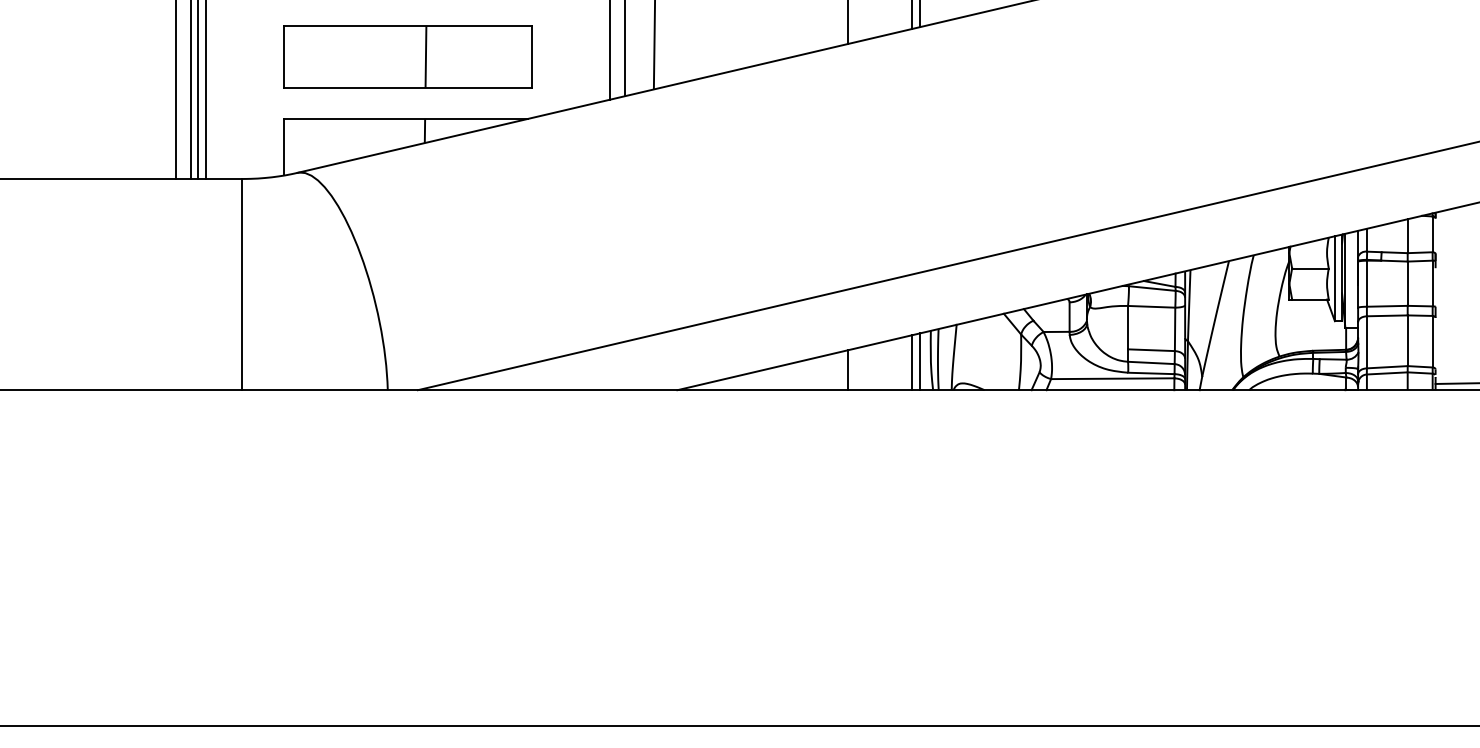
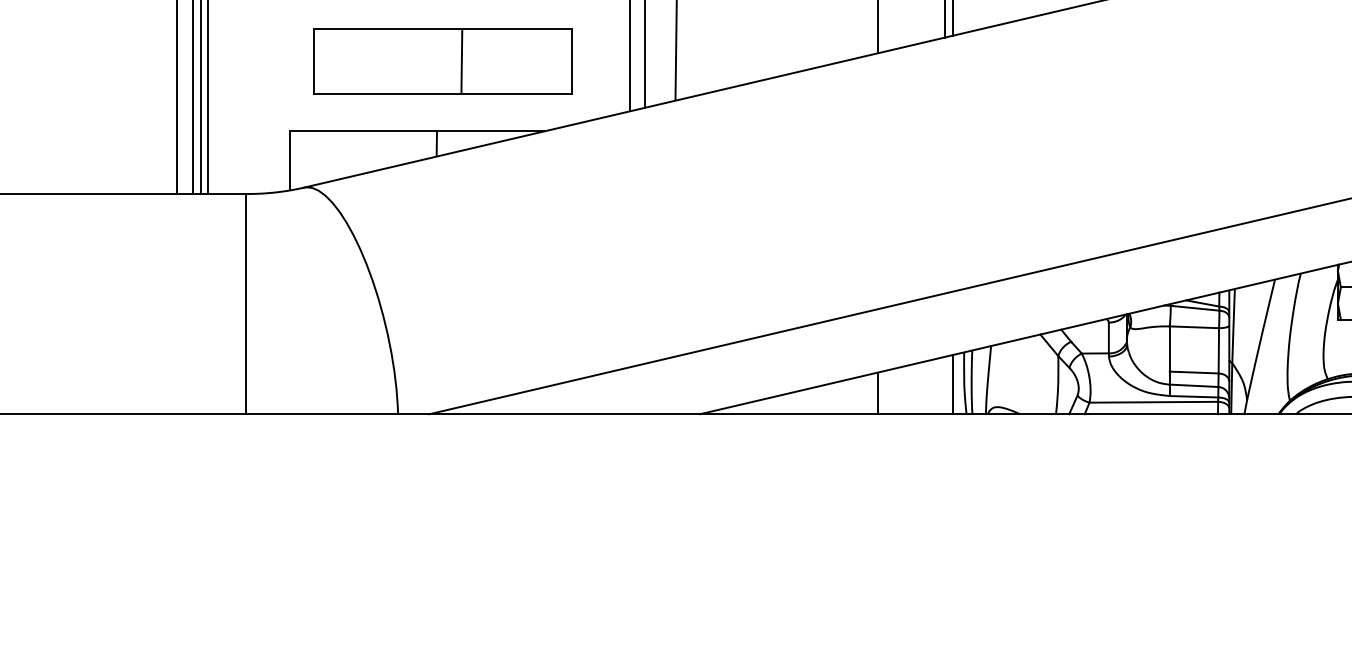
part: (407, 56) -> (442, 61), moved
line: (911, 362) -> (944, 385), removed

